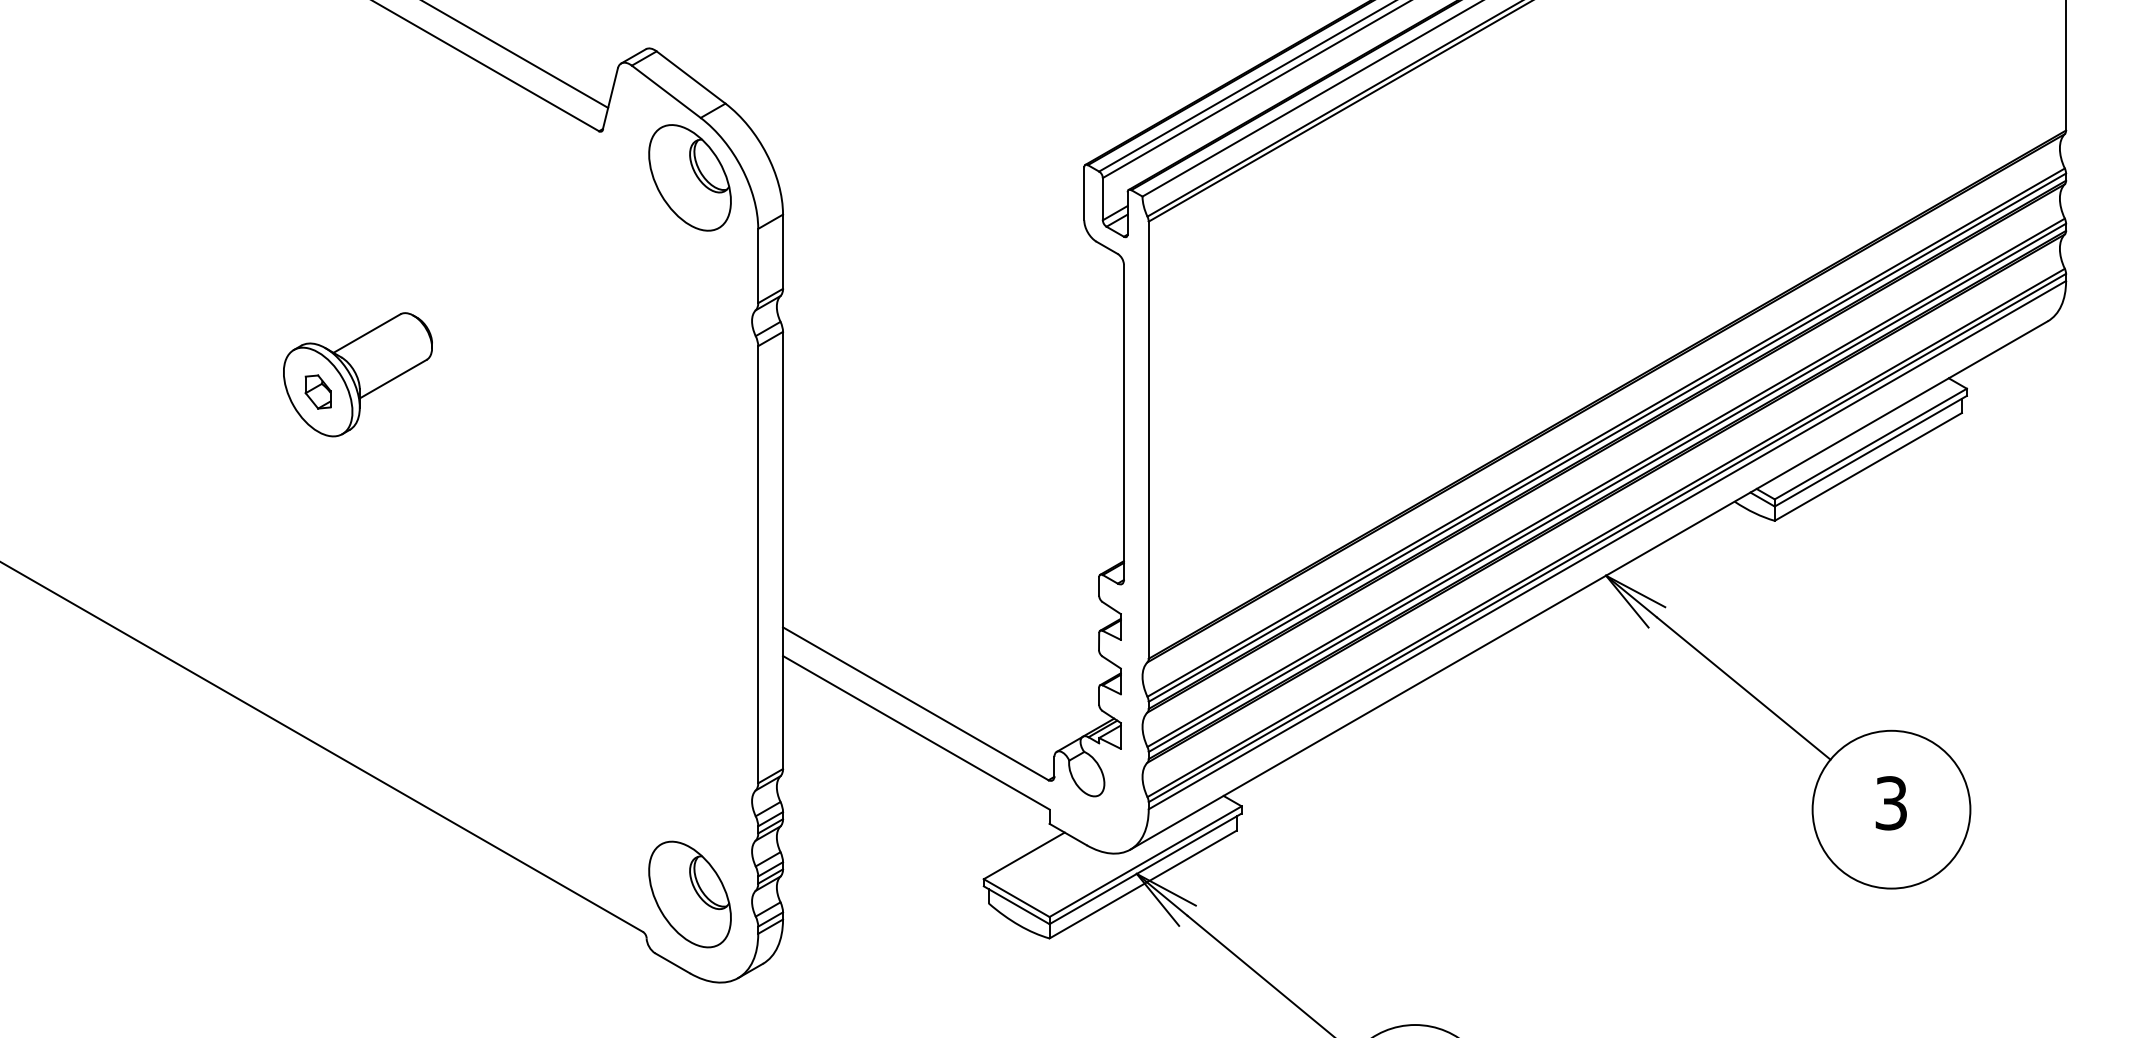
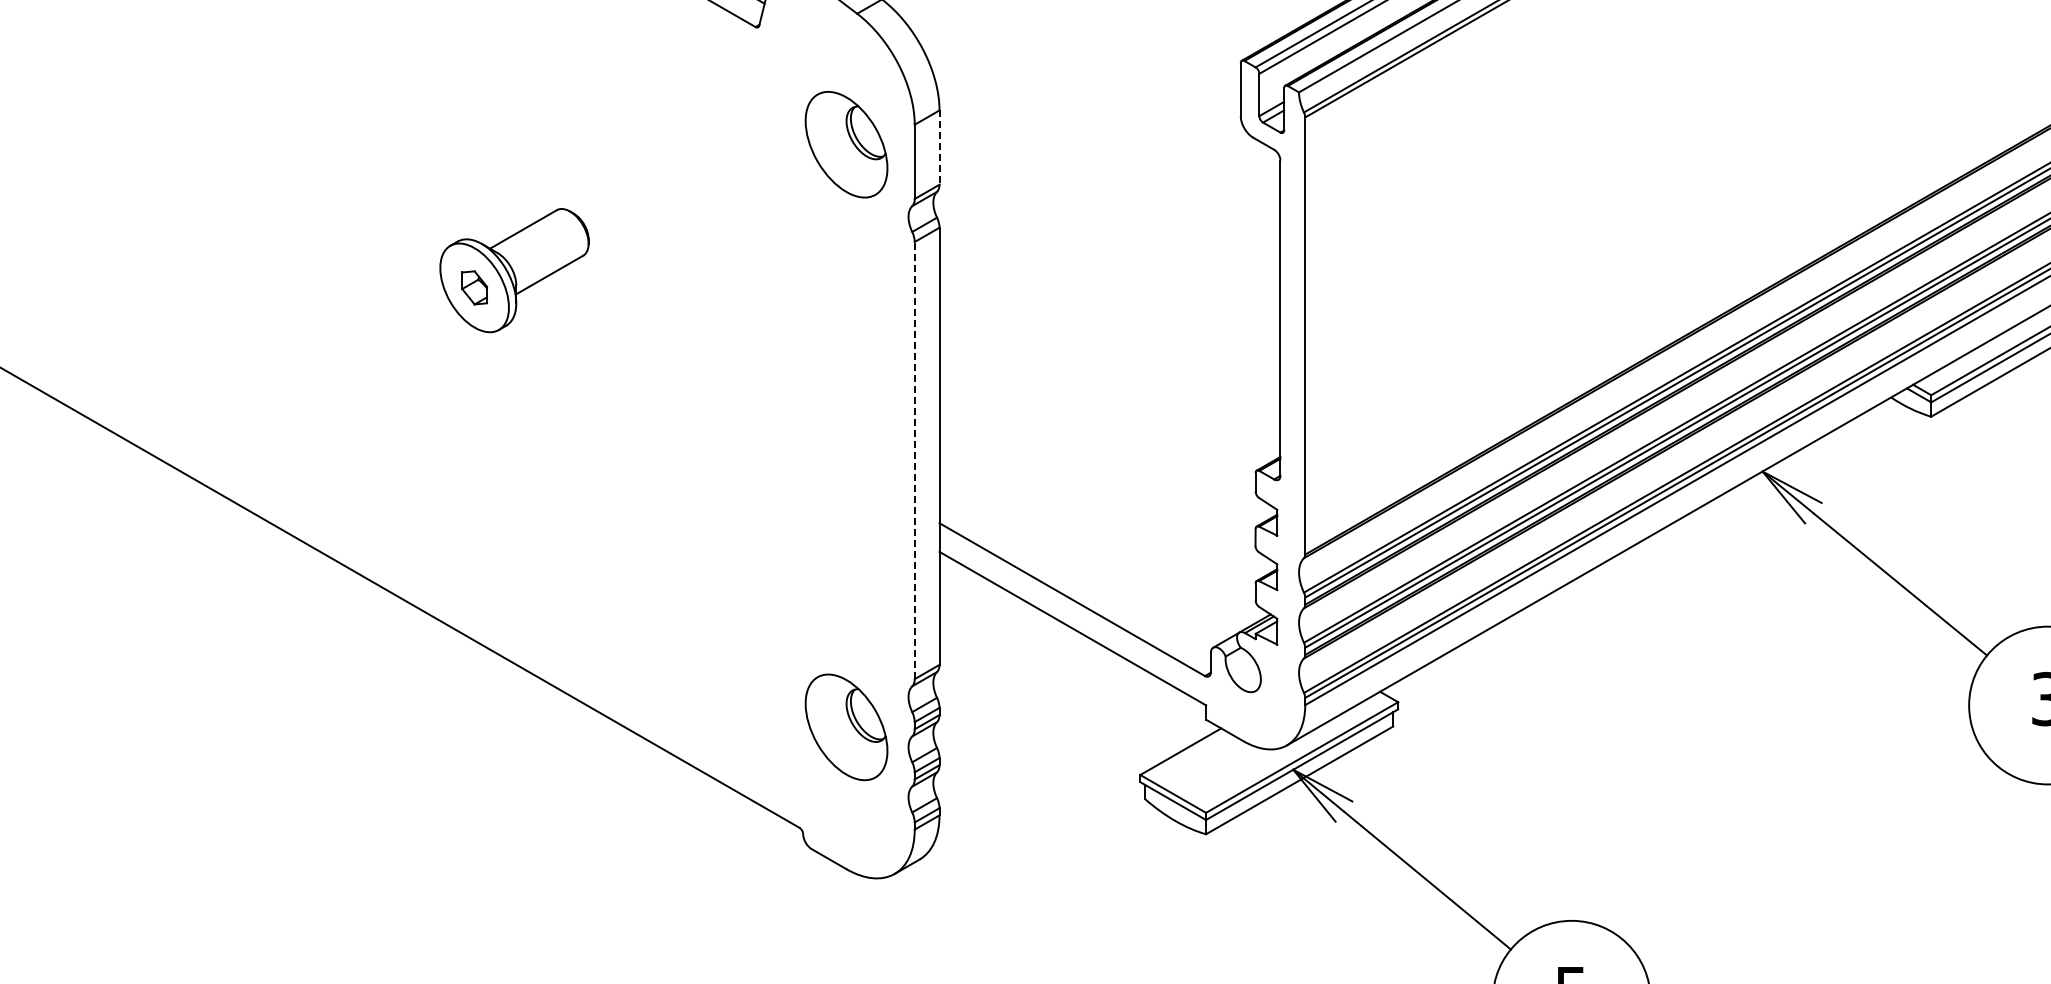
part: (689, 177) -> (845, 144), moved
line: (783, 252) -> (939, 148), solid -> dashed
line: (758, 564) -> (914, 460), solid -> dashed
part: (689, 894) -> (845, 727), moved

